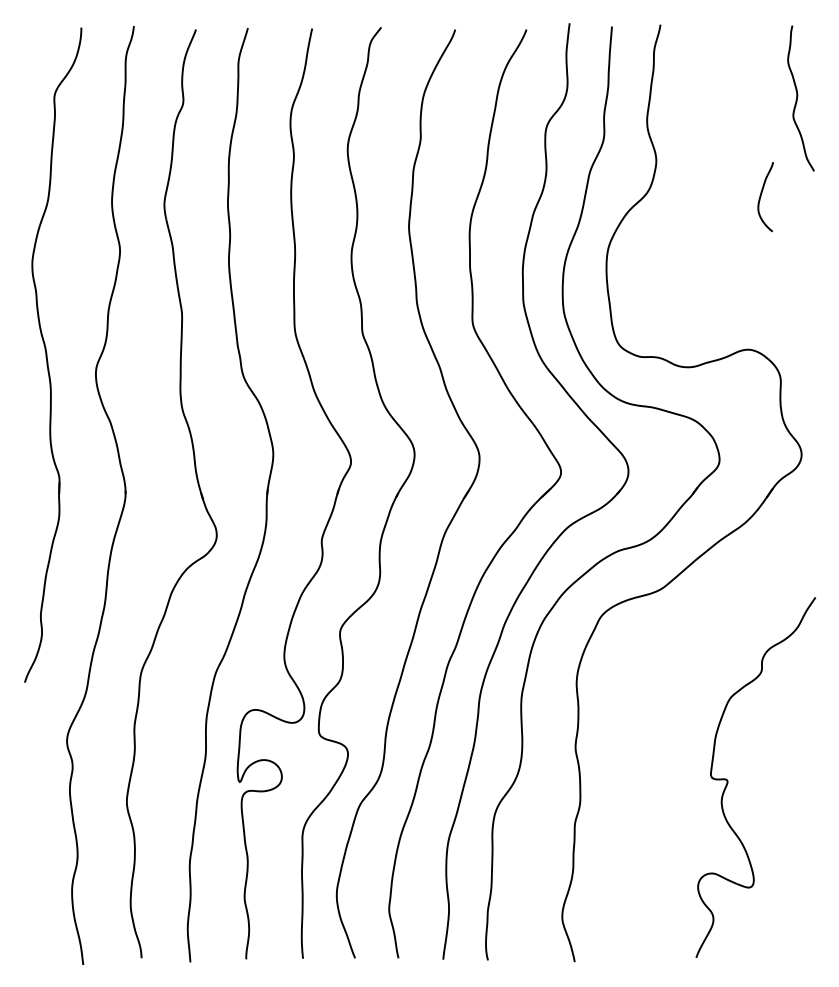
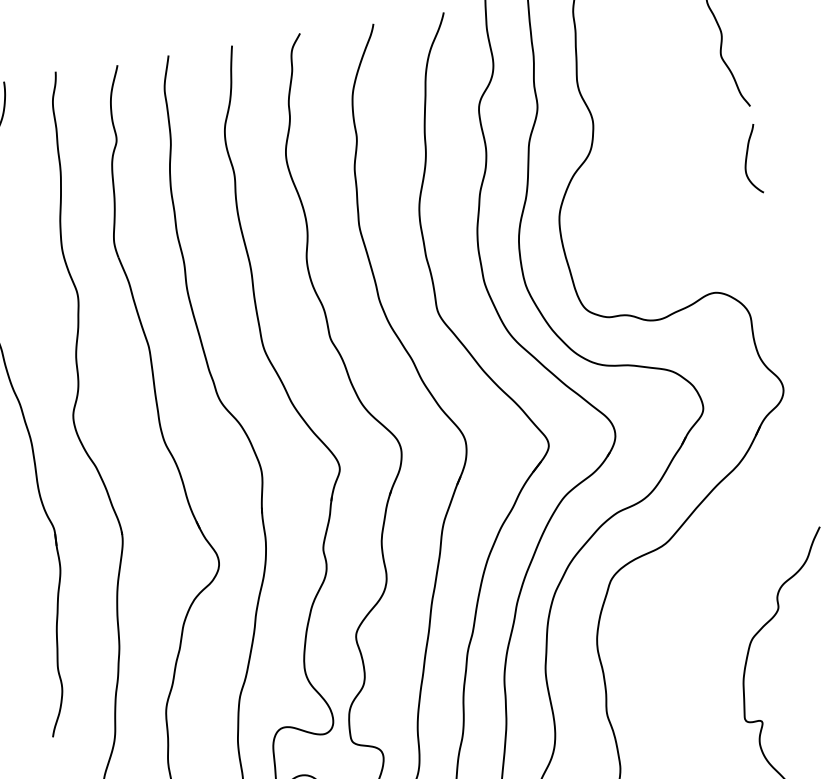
curve: (761, 197) -> (747, 160), moved

